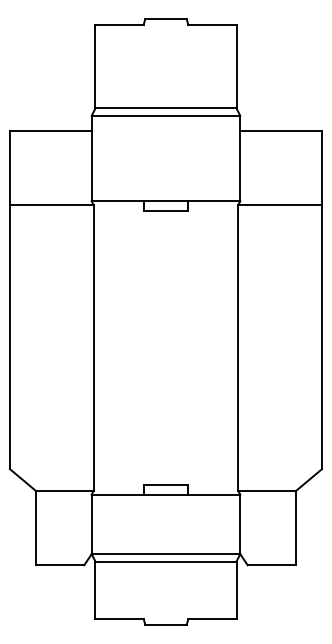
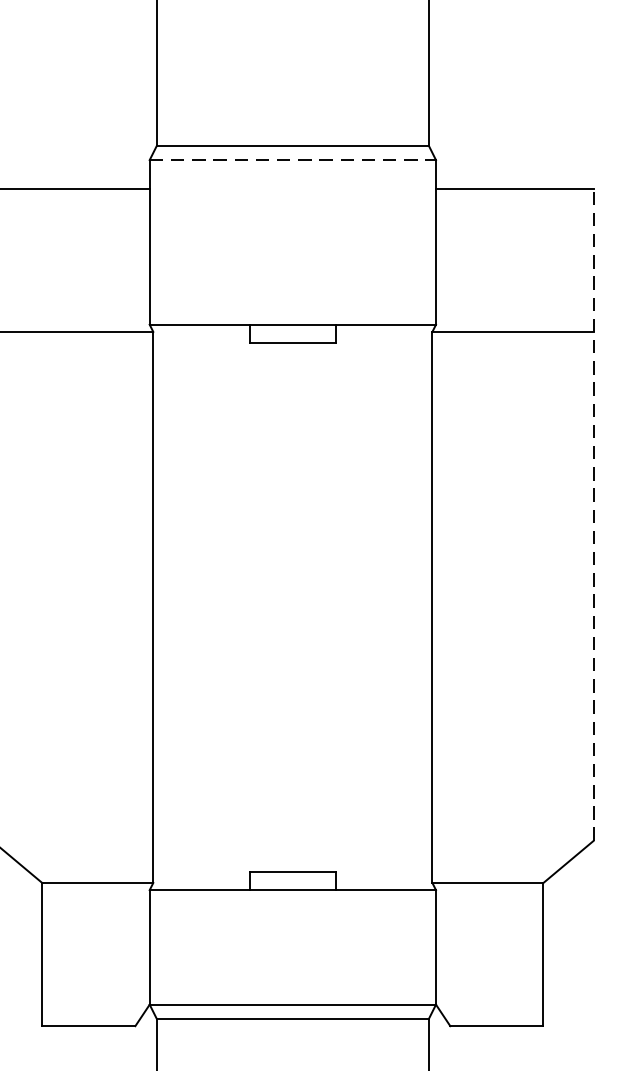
line: (166, 115) -> (293, 159), solid -> dashed
line: (322, 299) -> (594, 513), solid -> dashed

